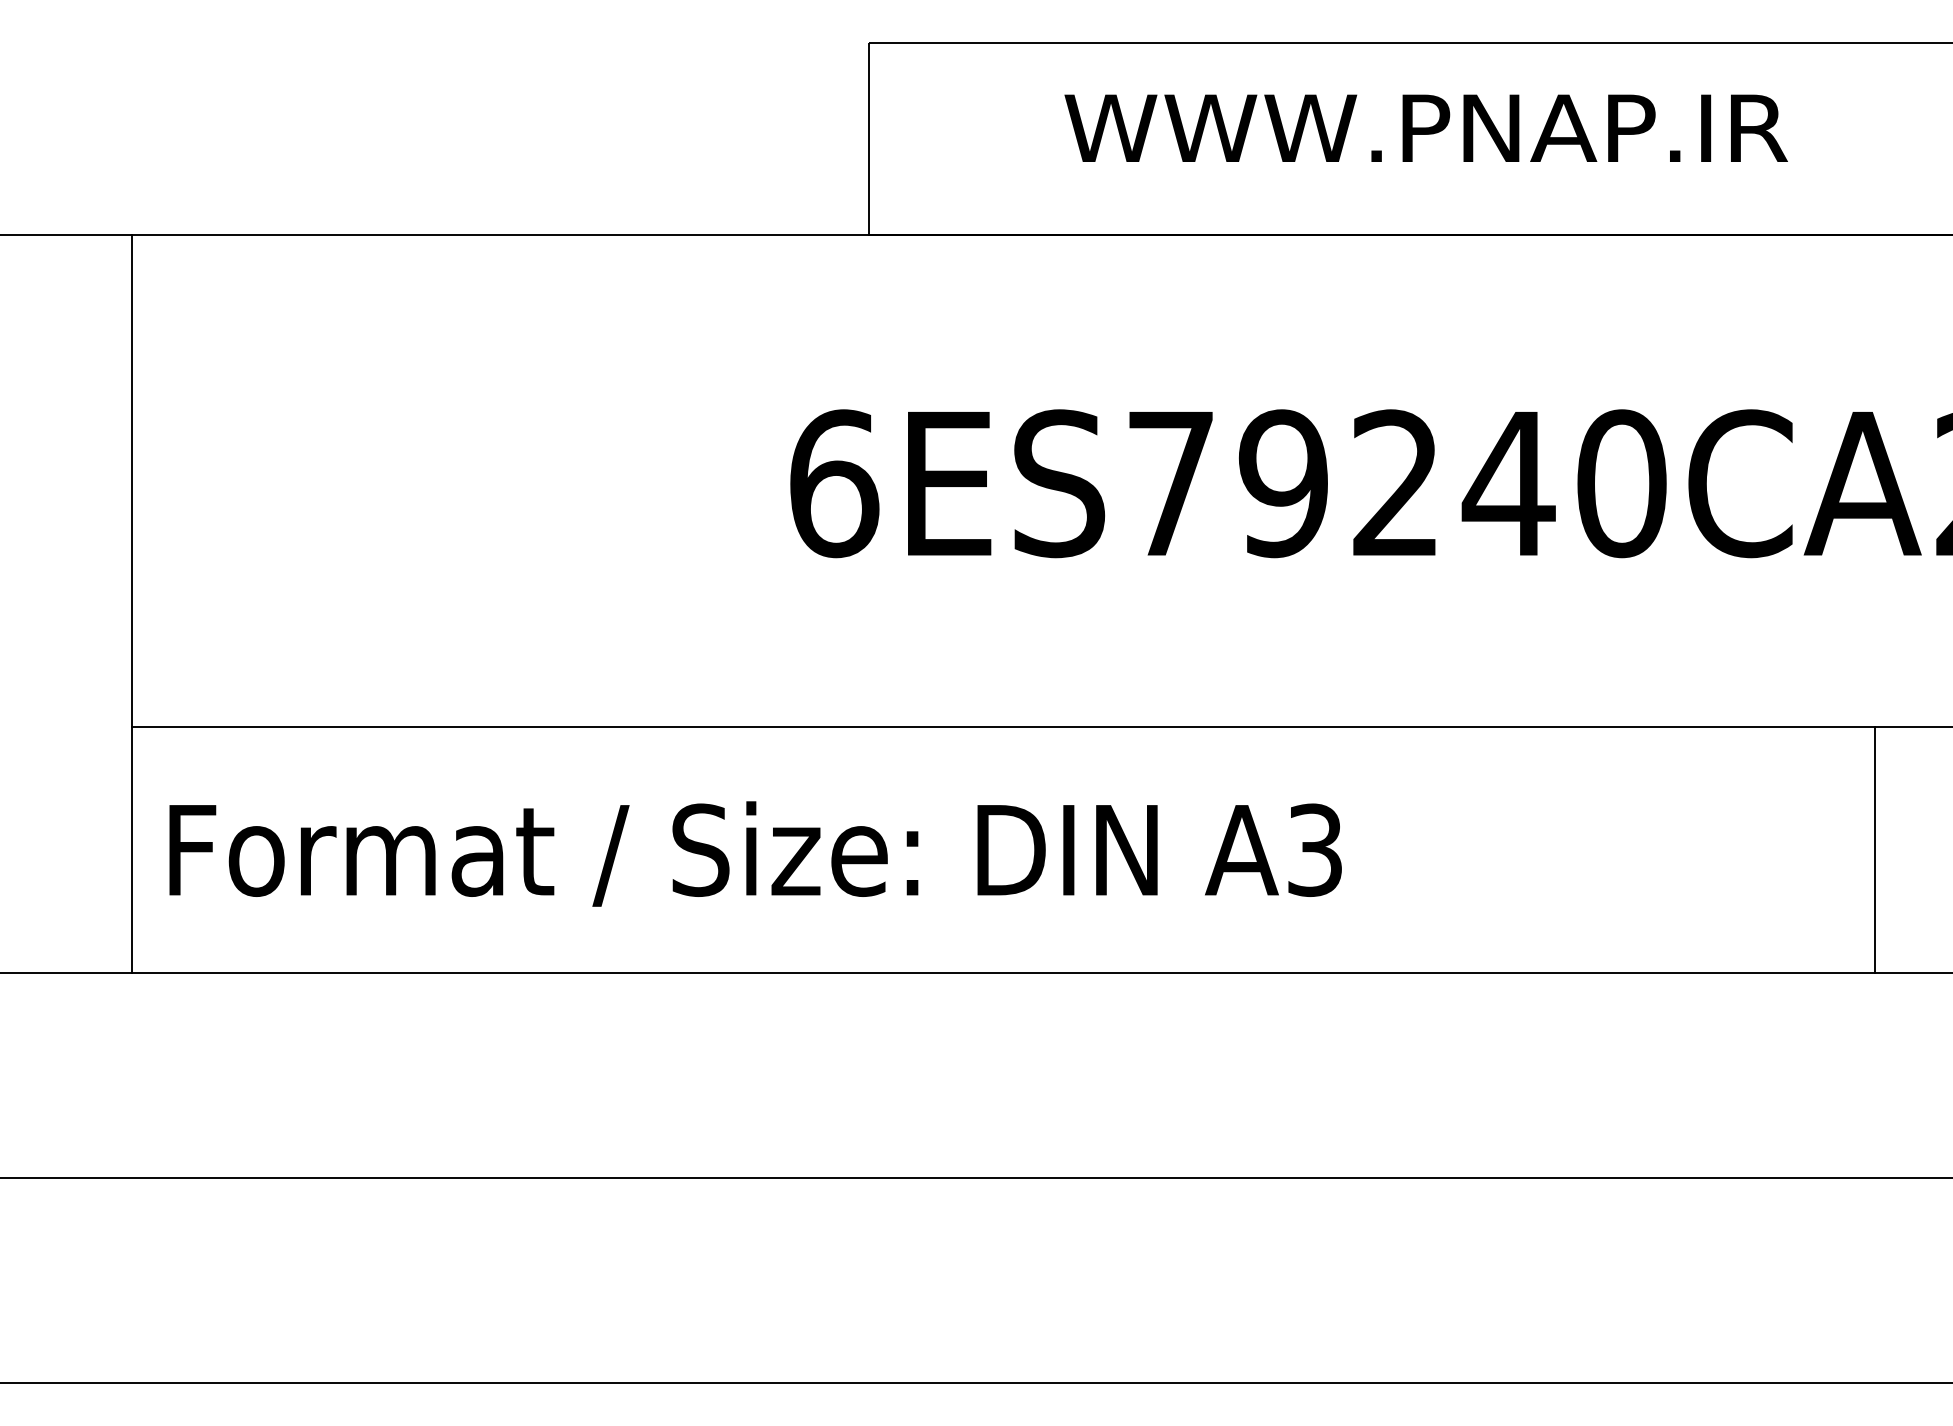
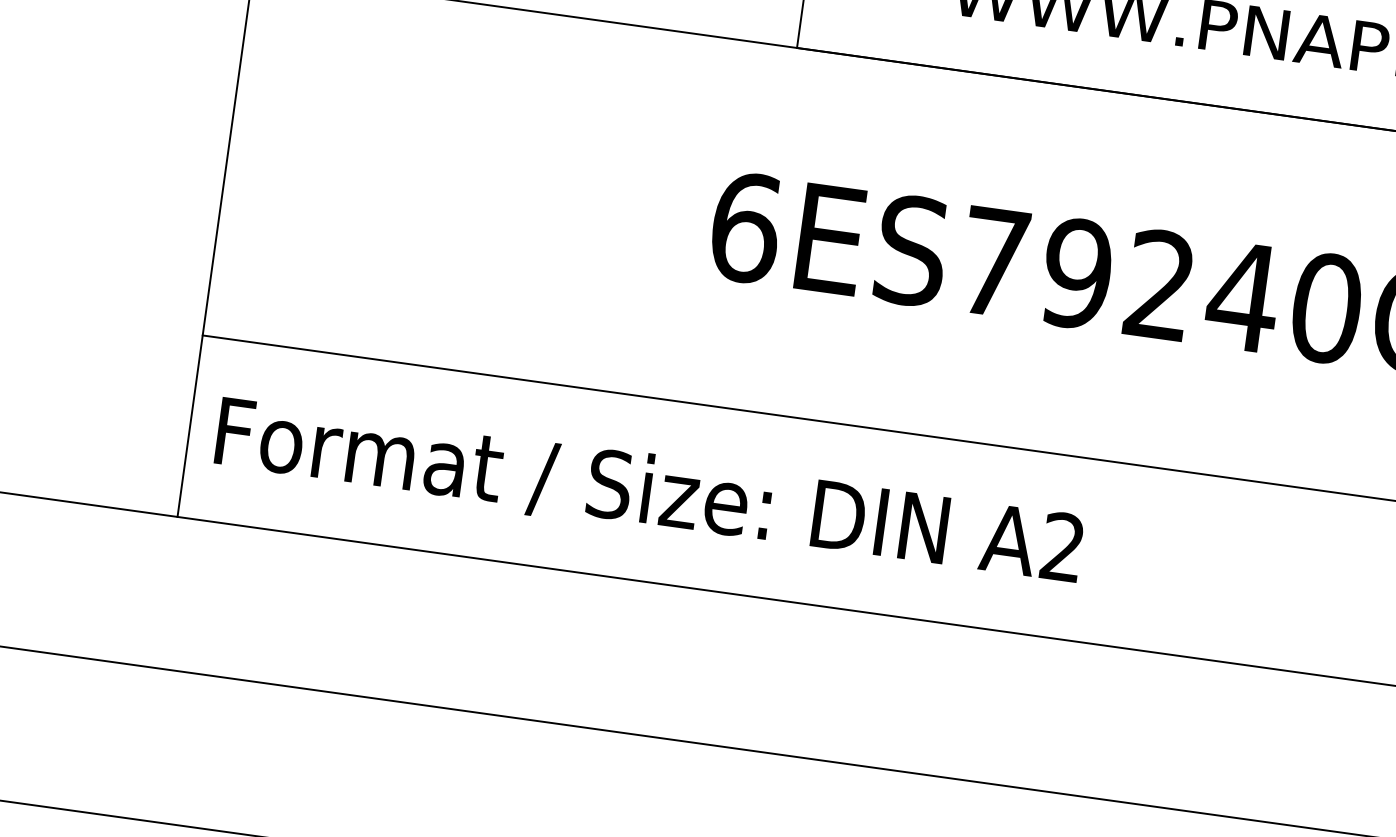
text: (1314, 849) -> (1062, 546), A3 -> A2

